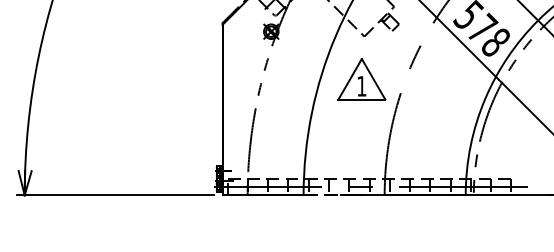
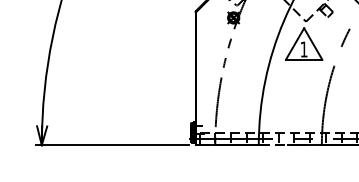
part: (361, 78) -> (303, 43), moved

